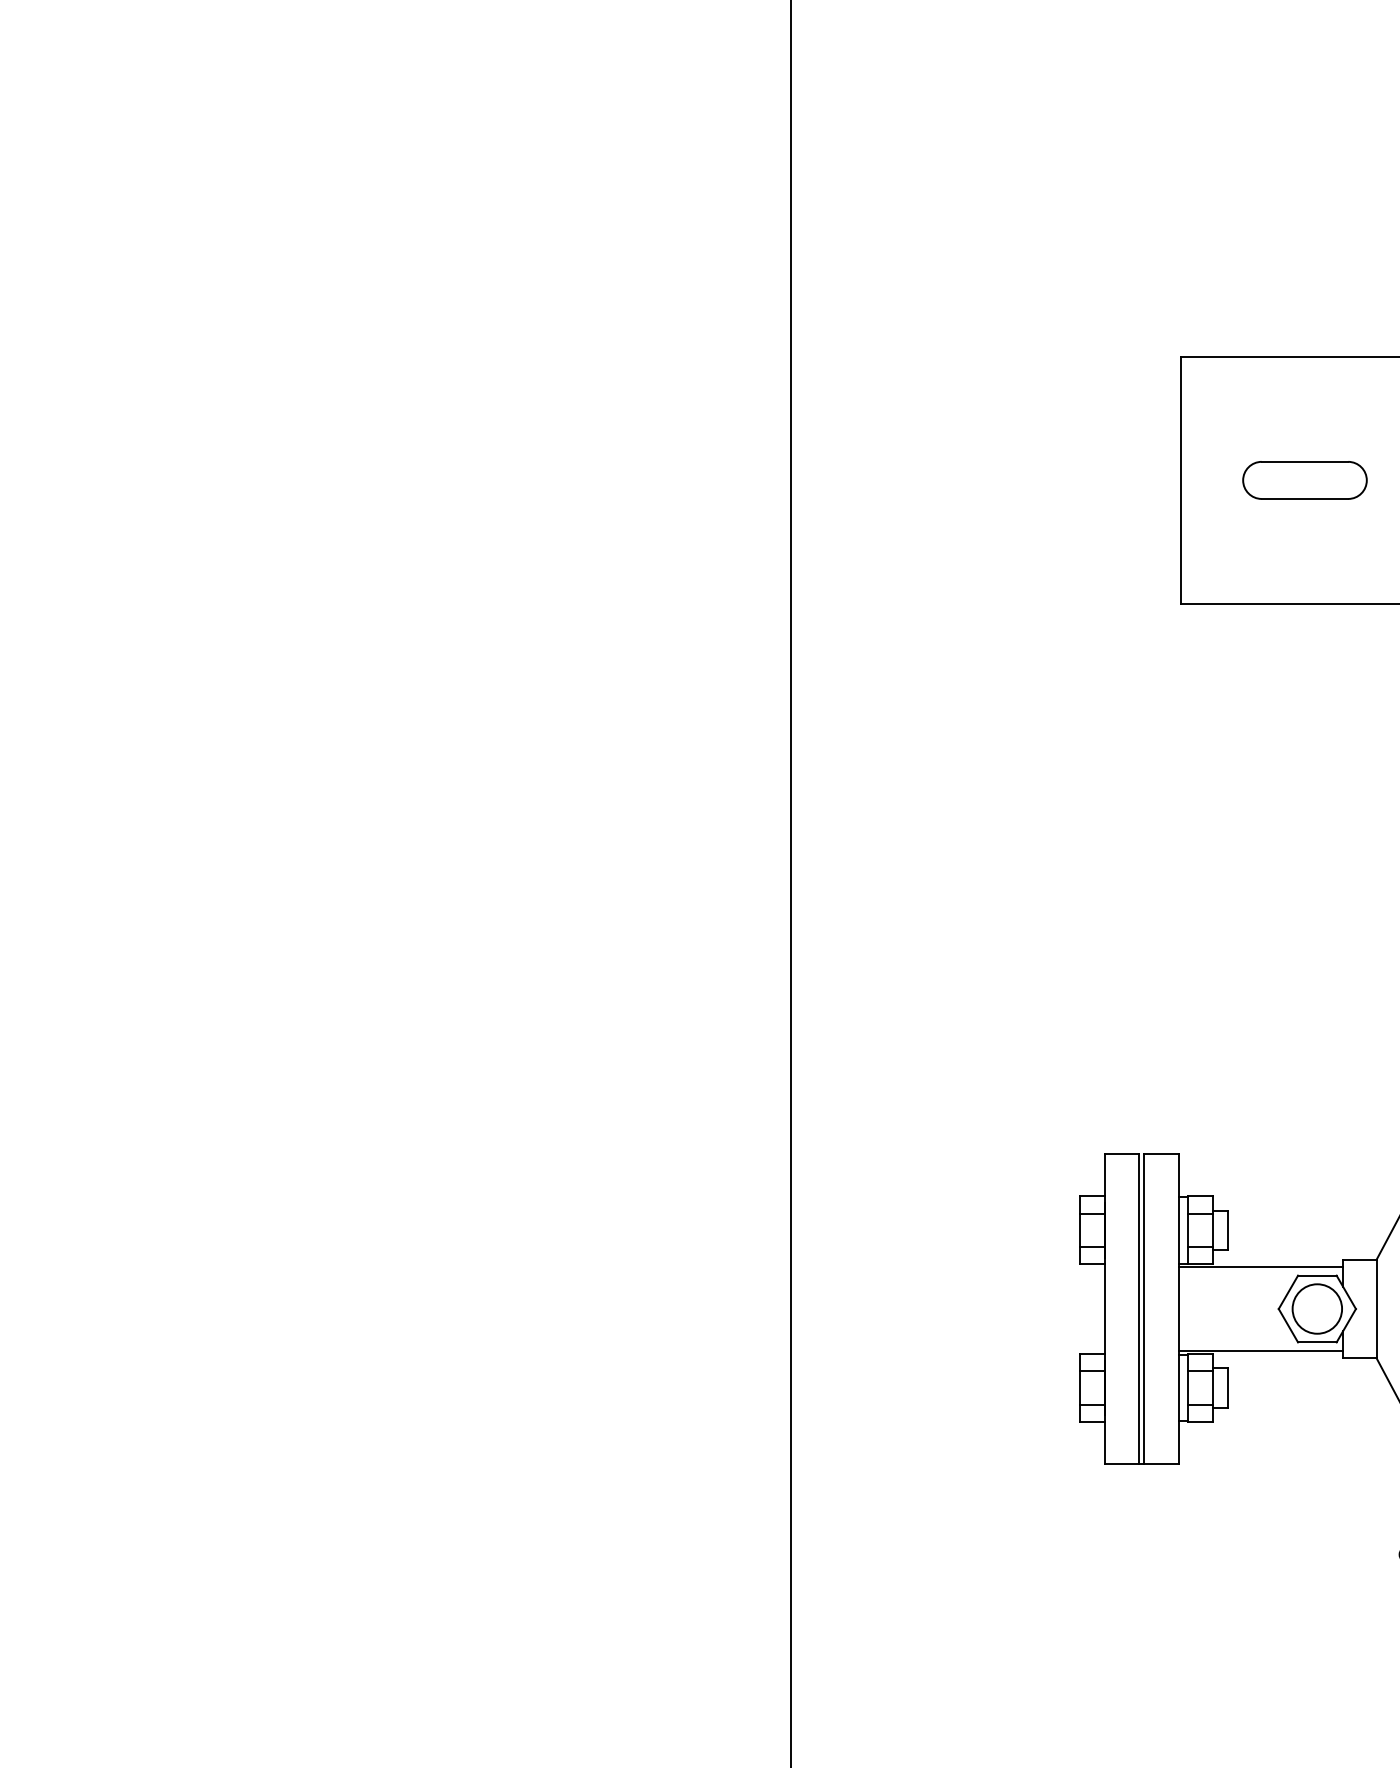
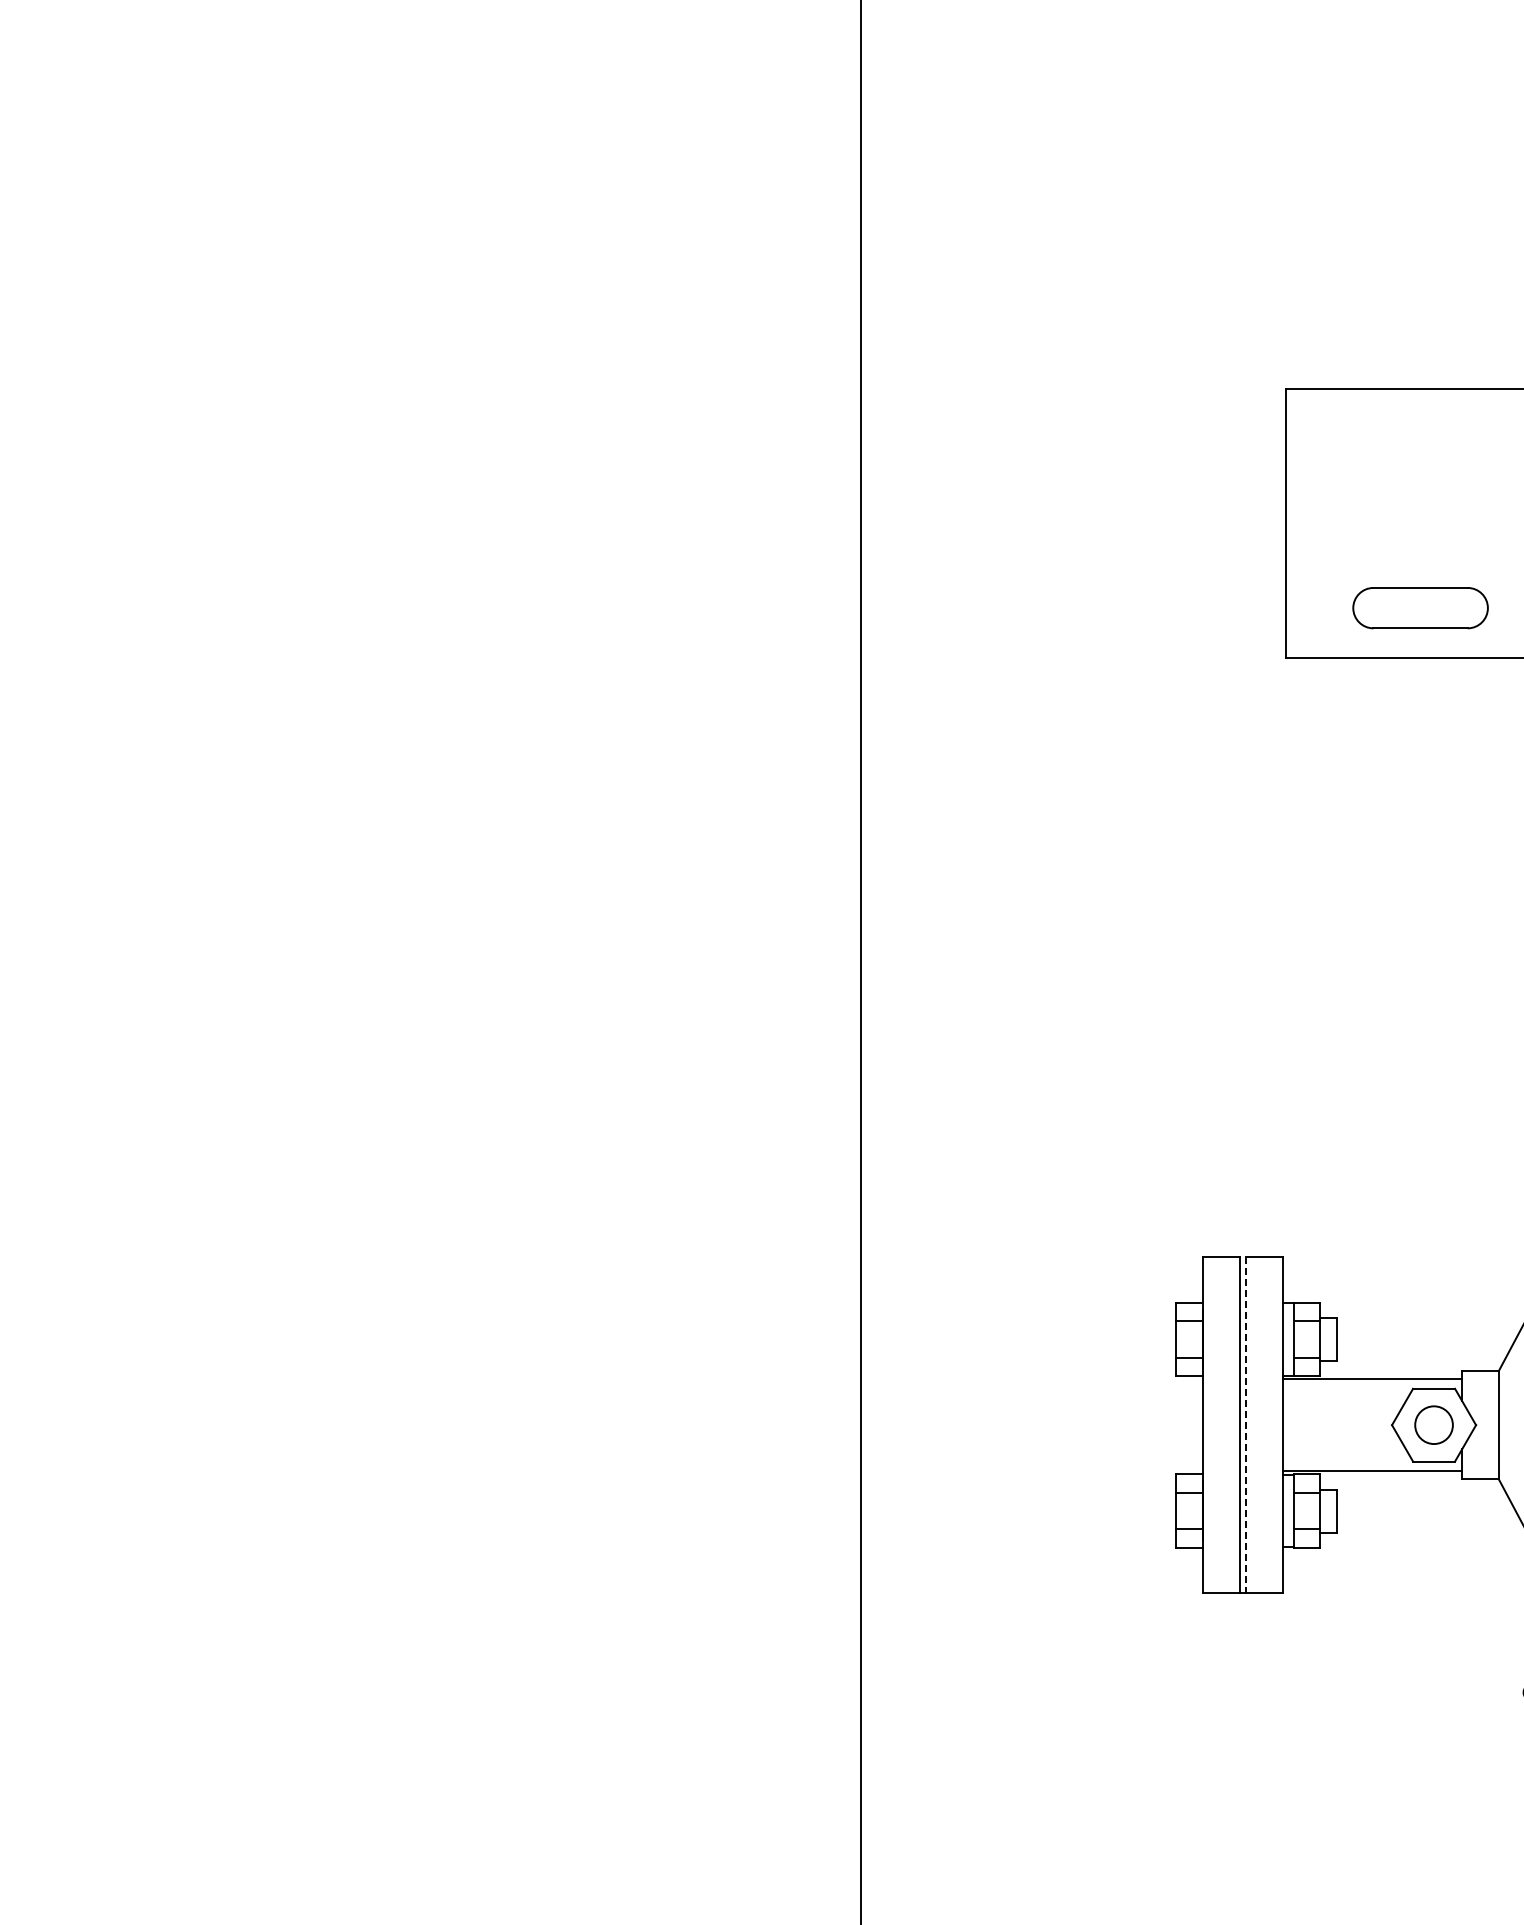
part: (1304, 480) -> (1420, 608), moved
line: (1144, 1309) -> (1245, 1425), solid -> dashed
circle: (1316, 1309) -> (1433, 1425), size x0.7

